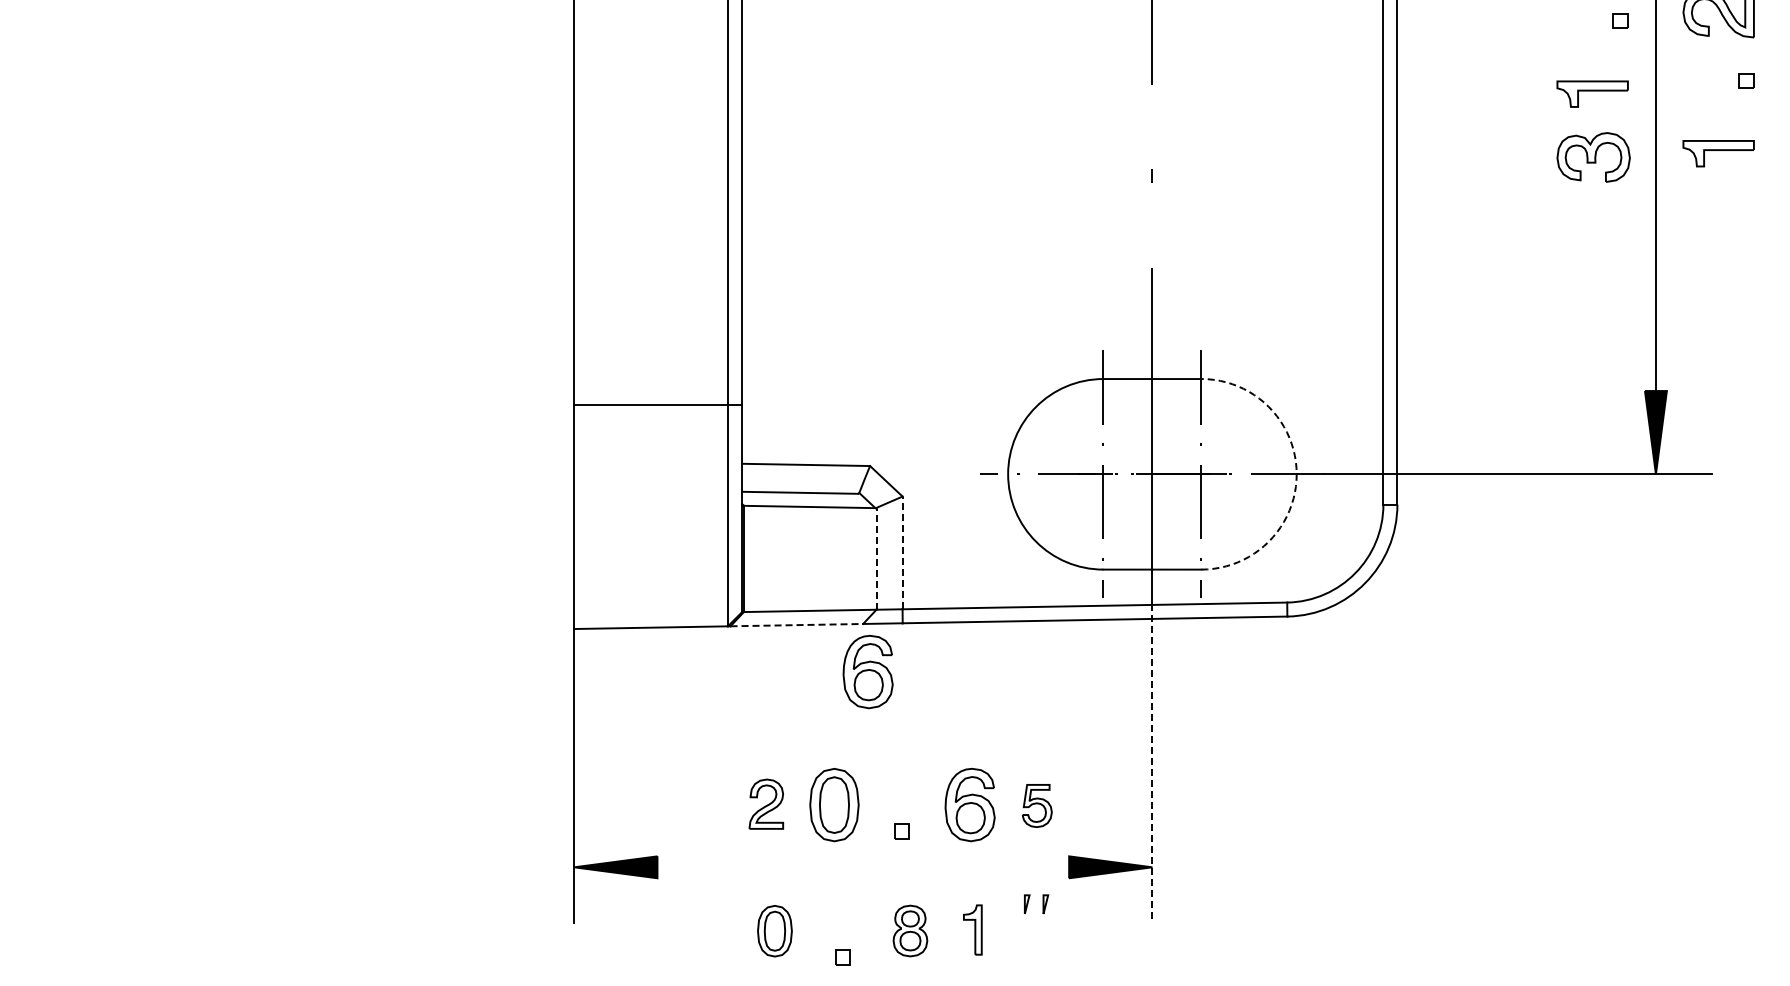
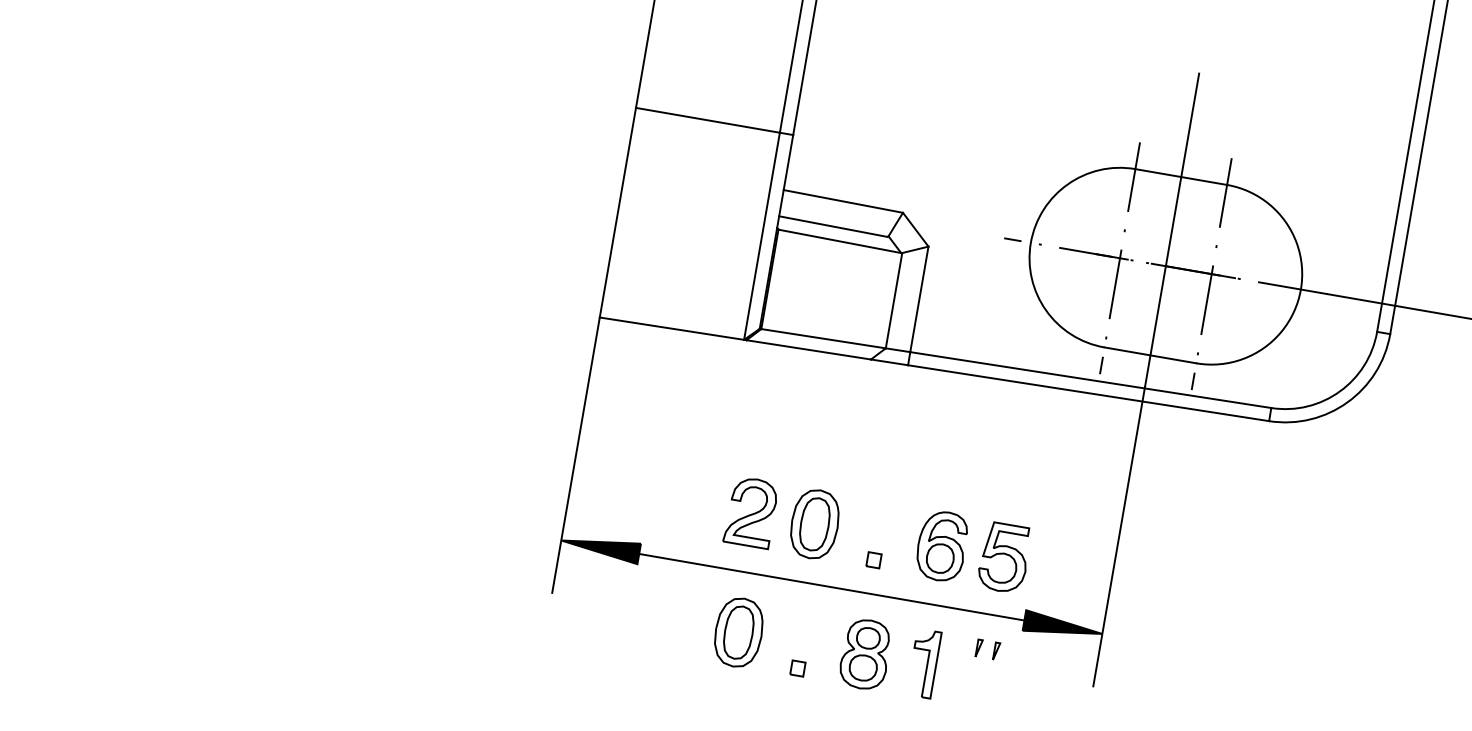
arc: (1296, 474) -> (1300, 289), dashed -> solid
line: (902, 552) -> (919, 298), dashed -> solid
line: (876, 558) -> (894, 300), dashed -> solid
line: (797, 625) -> (809, 350), dashed -> solid
part: (867, 672) -> (867, 405), removed
line: (1152, 763) -> (1119, 536), dashed -> solid
part: (766, 804) -> (751, 512), size x1.43
part: (1037, 805) -> (1004, 557), size x1.67
line: (863, 867) -> (831, 587), added
part: (972, 929) -> (923, 663), size x1.43
part: (910, 930) -> (865, 653), size x1.43
part: (774, 931) -> (738, 632), size x1.43

